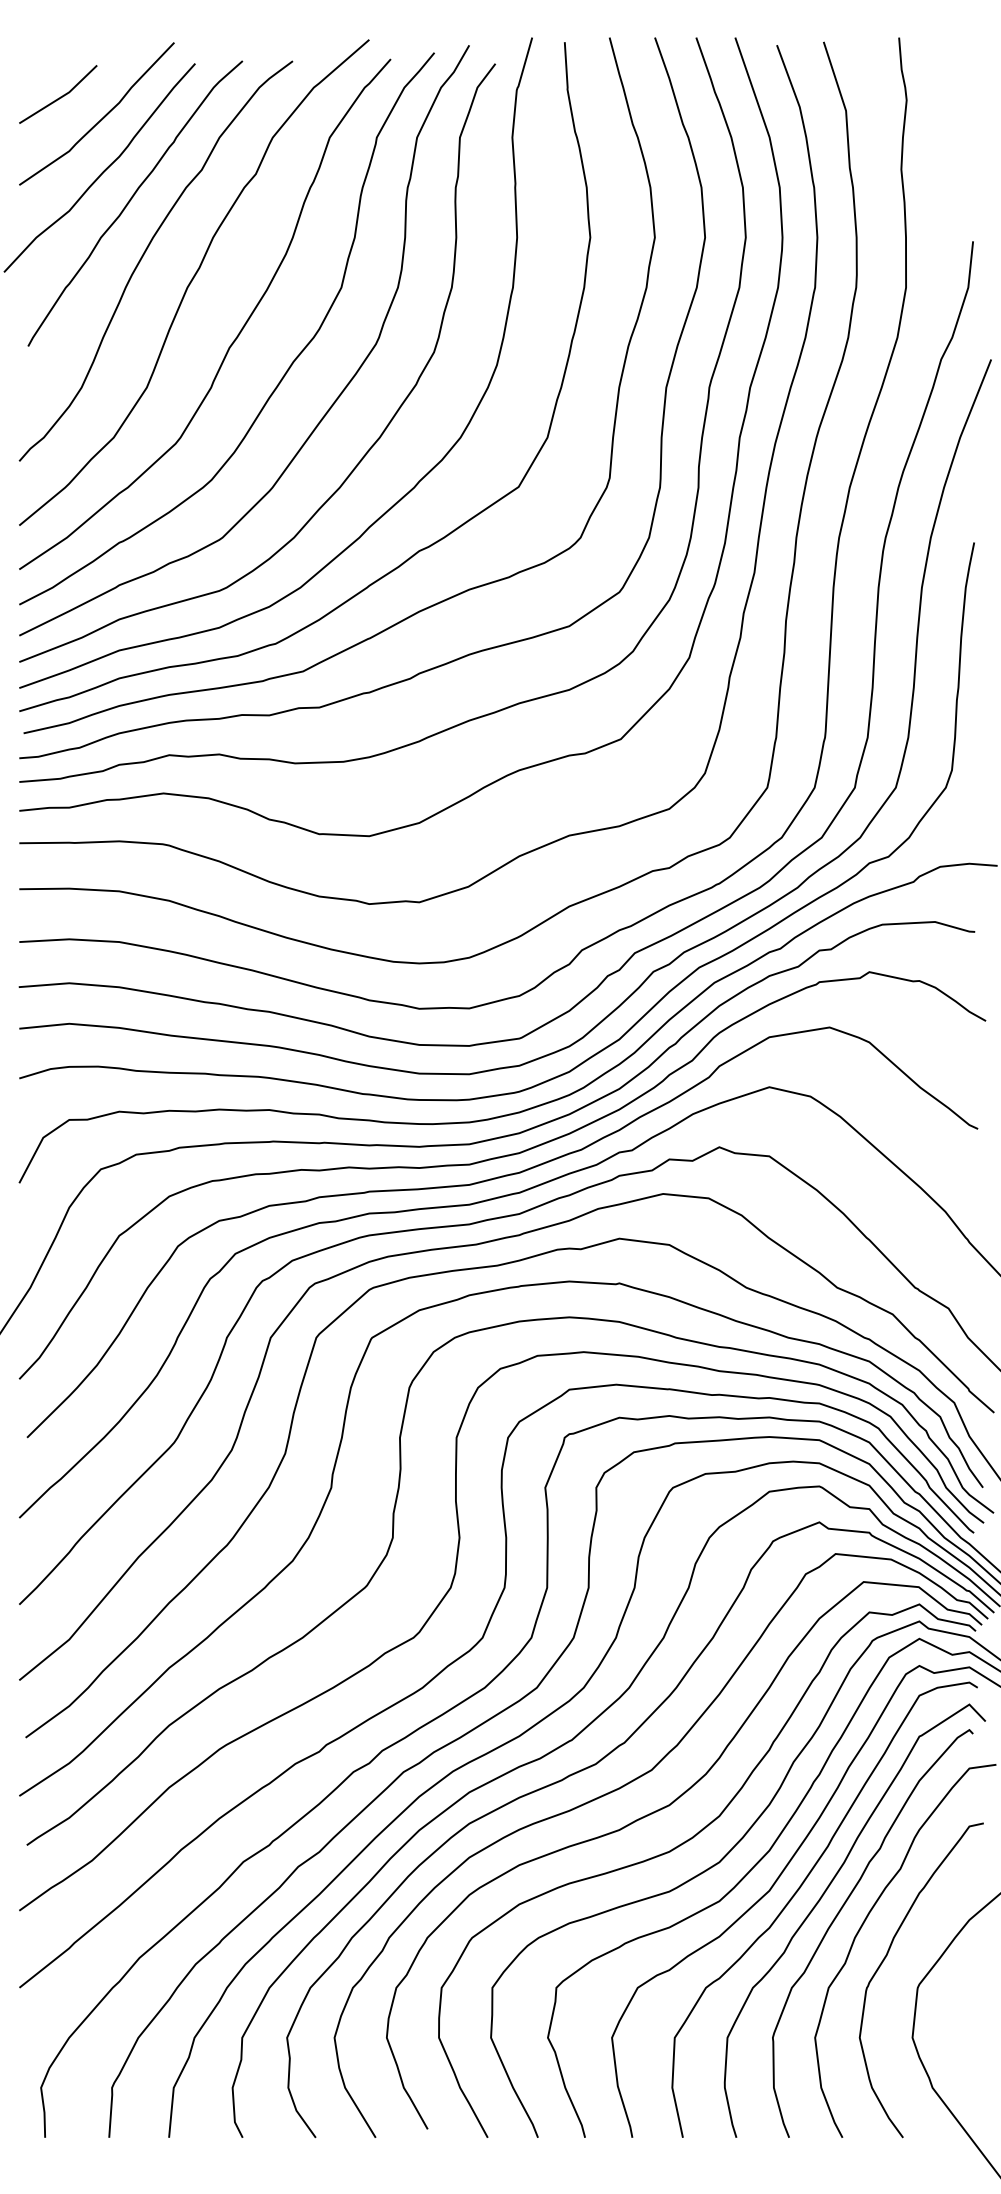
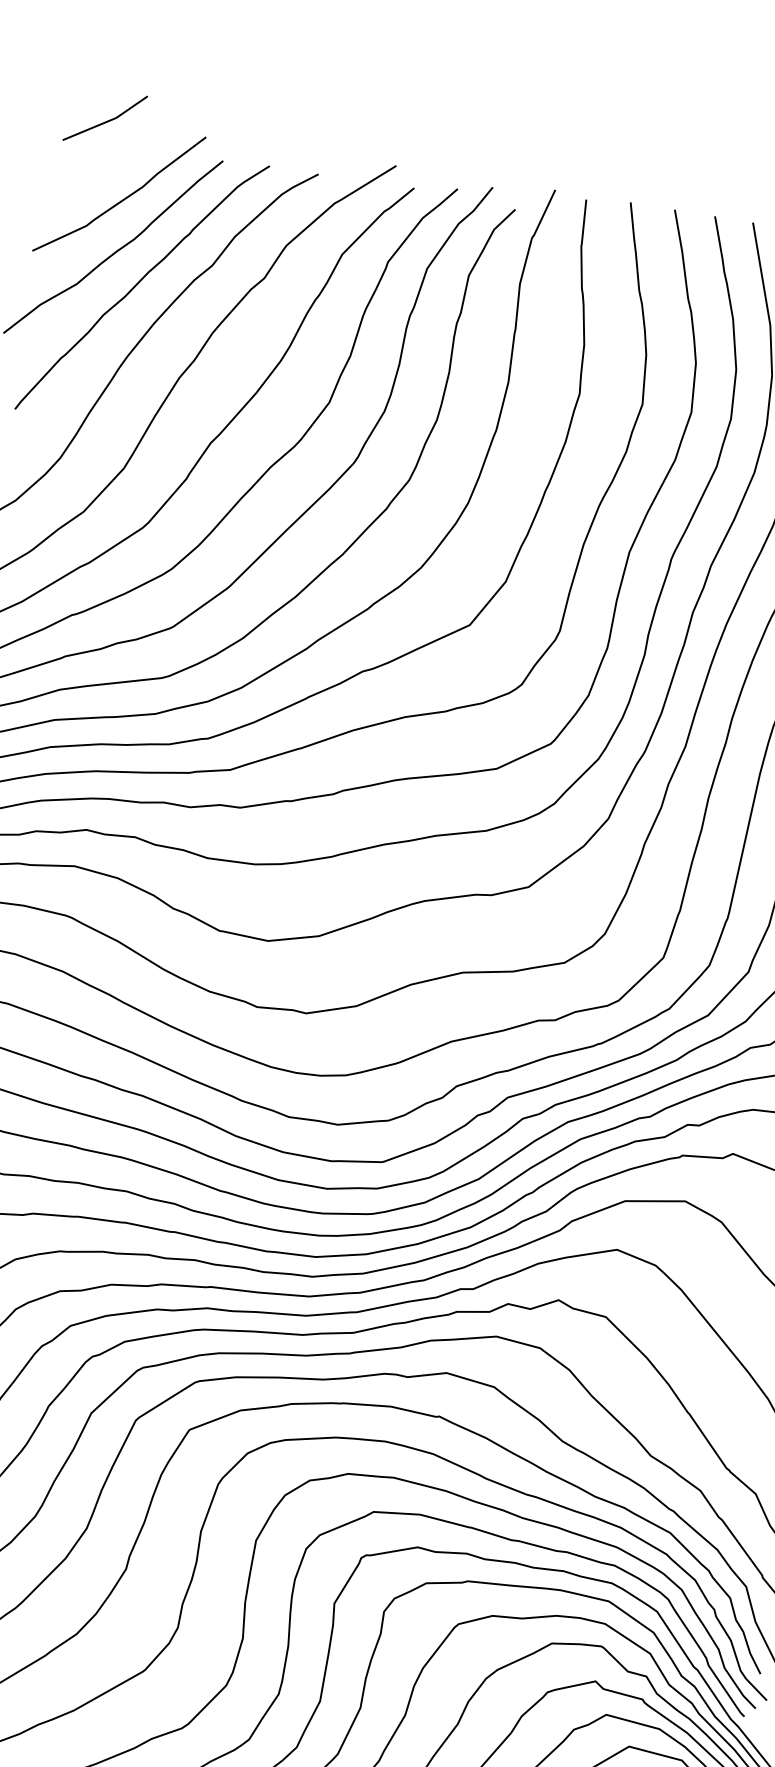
line: (60, 96) -> (107, 120), moved

